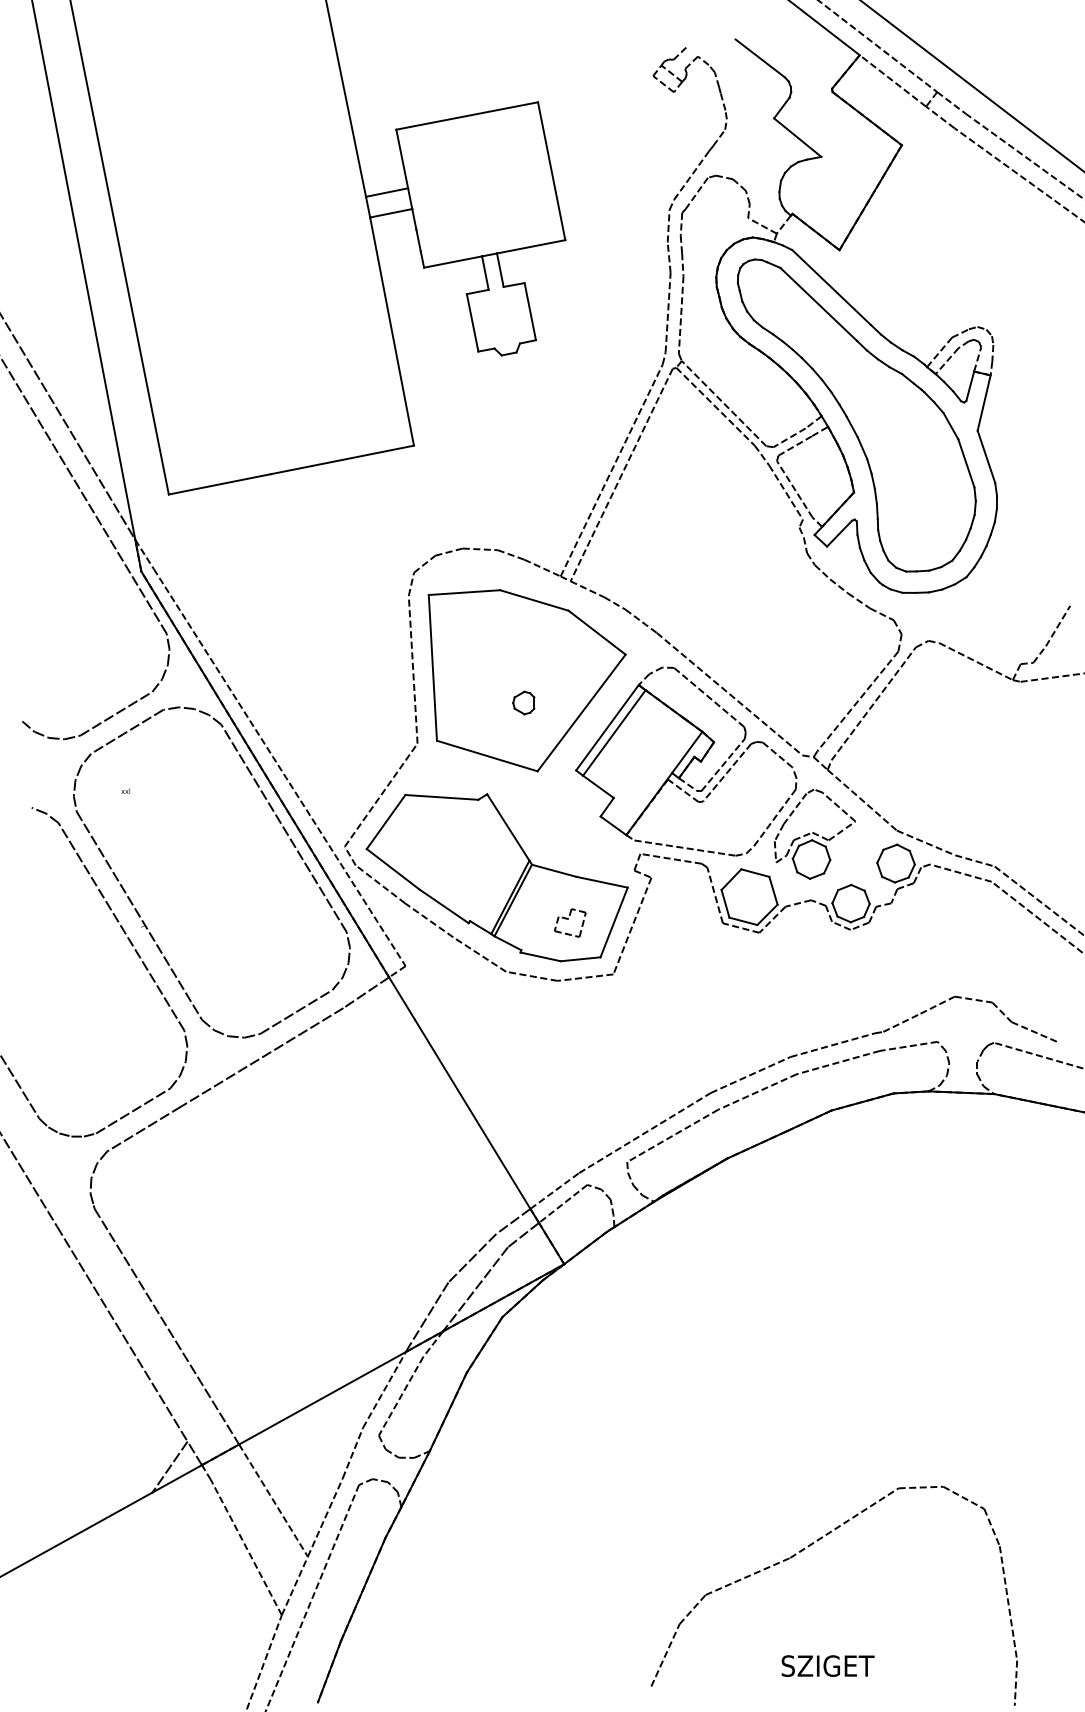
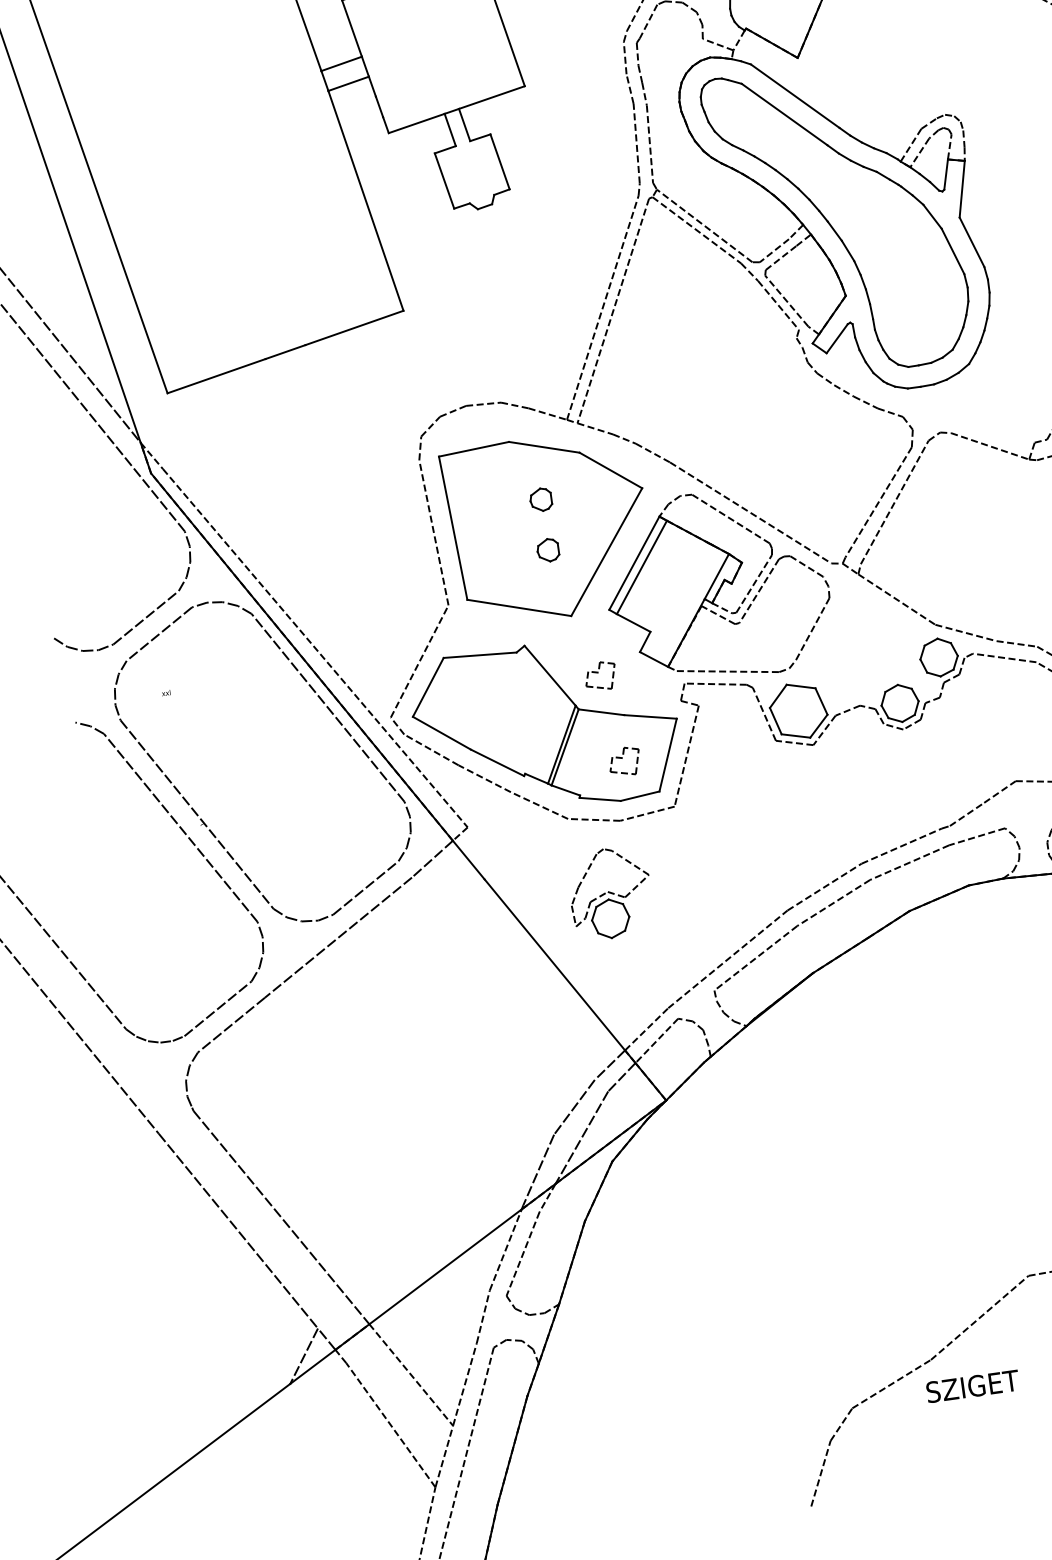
part: (523, 651) -> (540, 499), added
part: (558, 834) -> (600, 675), added
part: (814, 834) -> (610, 893), moved
text: (827, 1665) -> (972, 1385), moved

